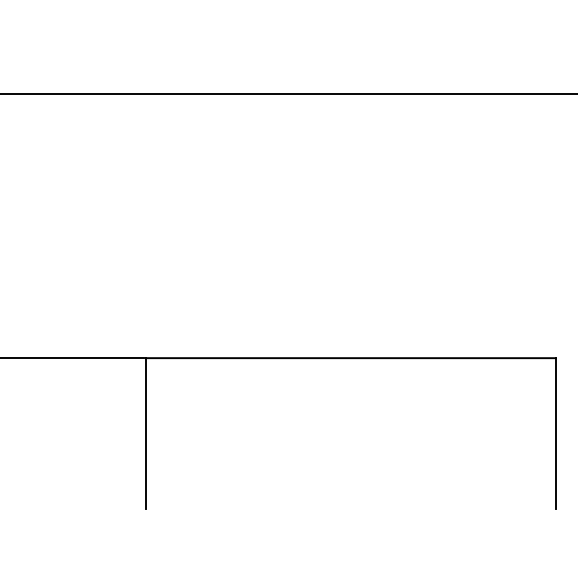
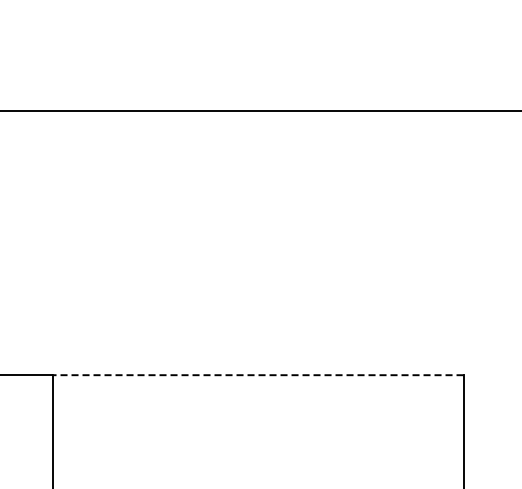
line: (350, 358) -> (258, 375), solid -> dashed

